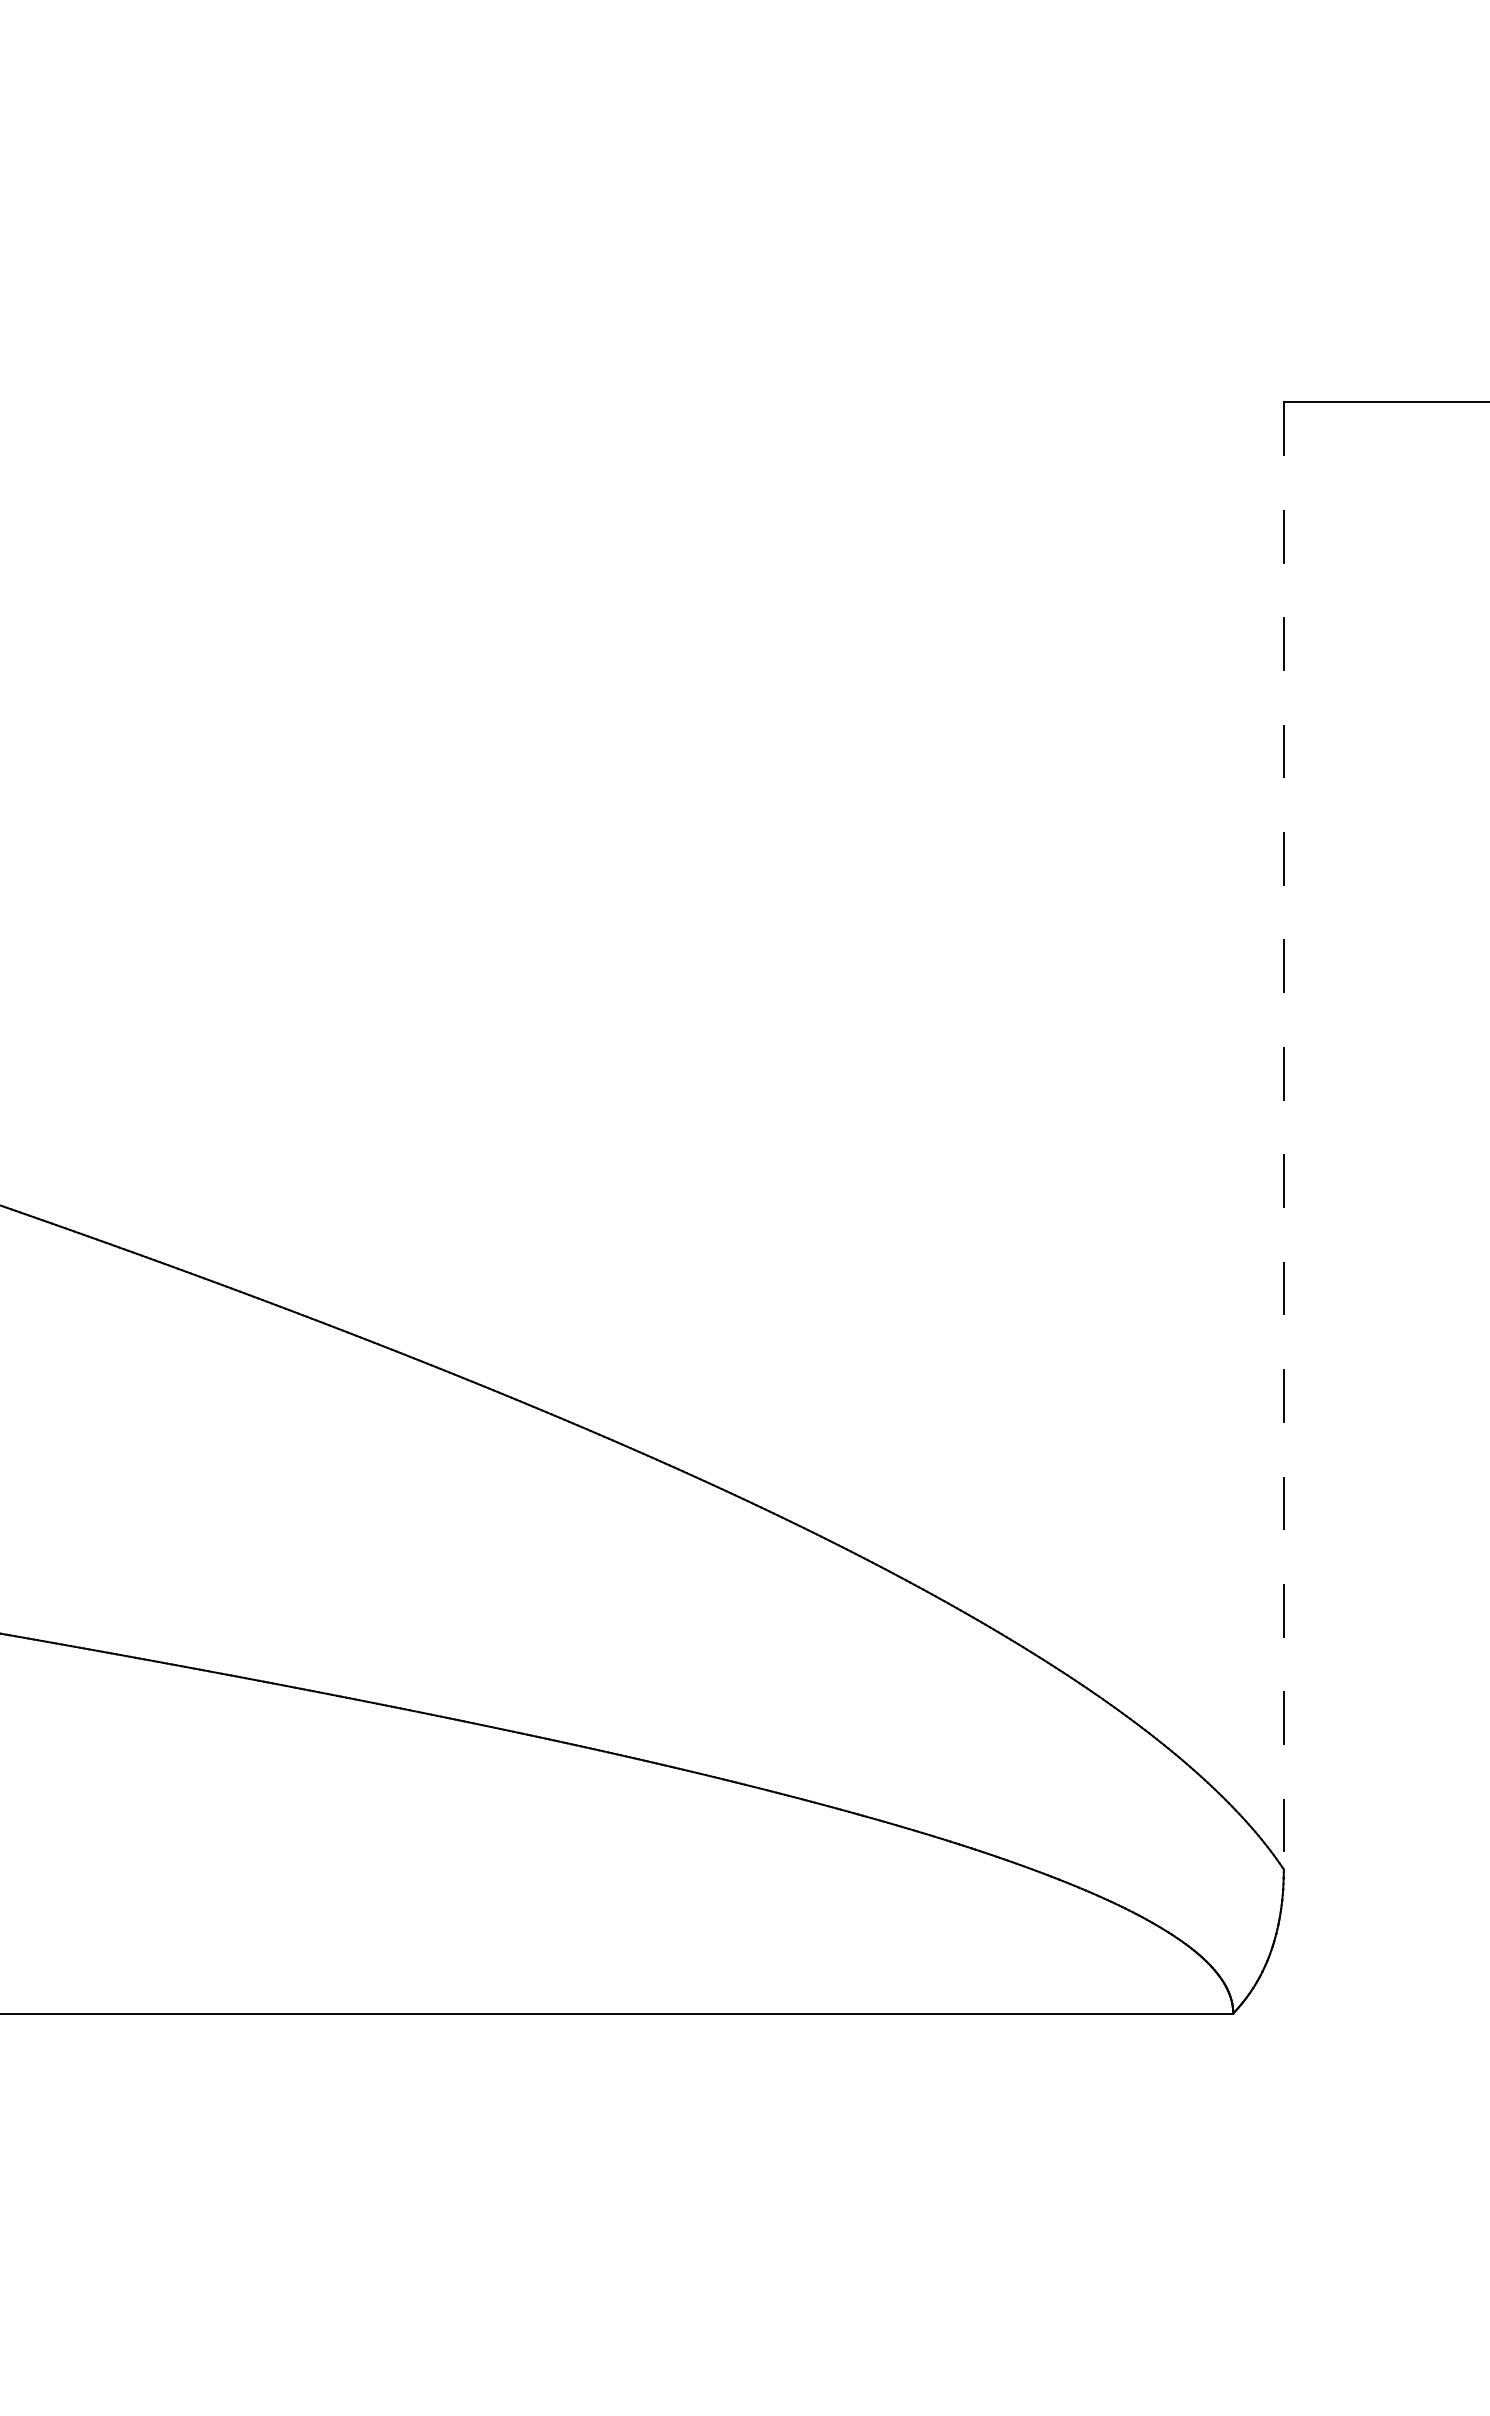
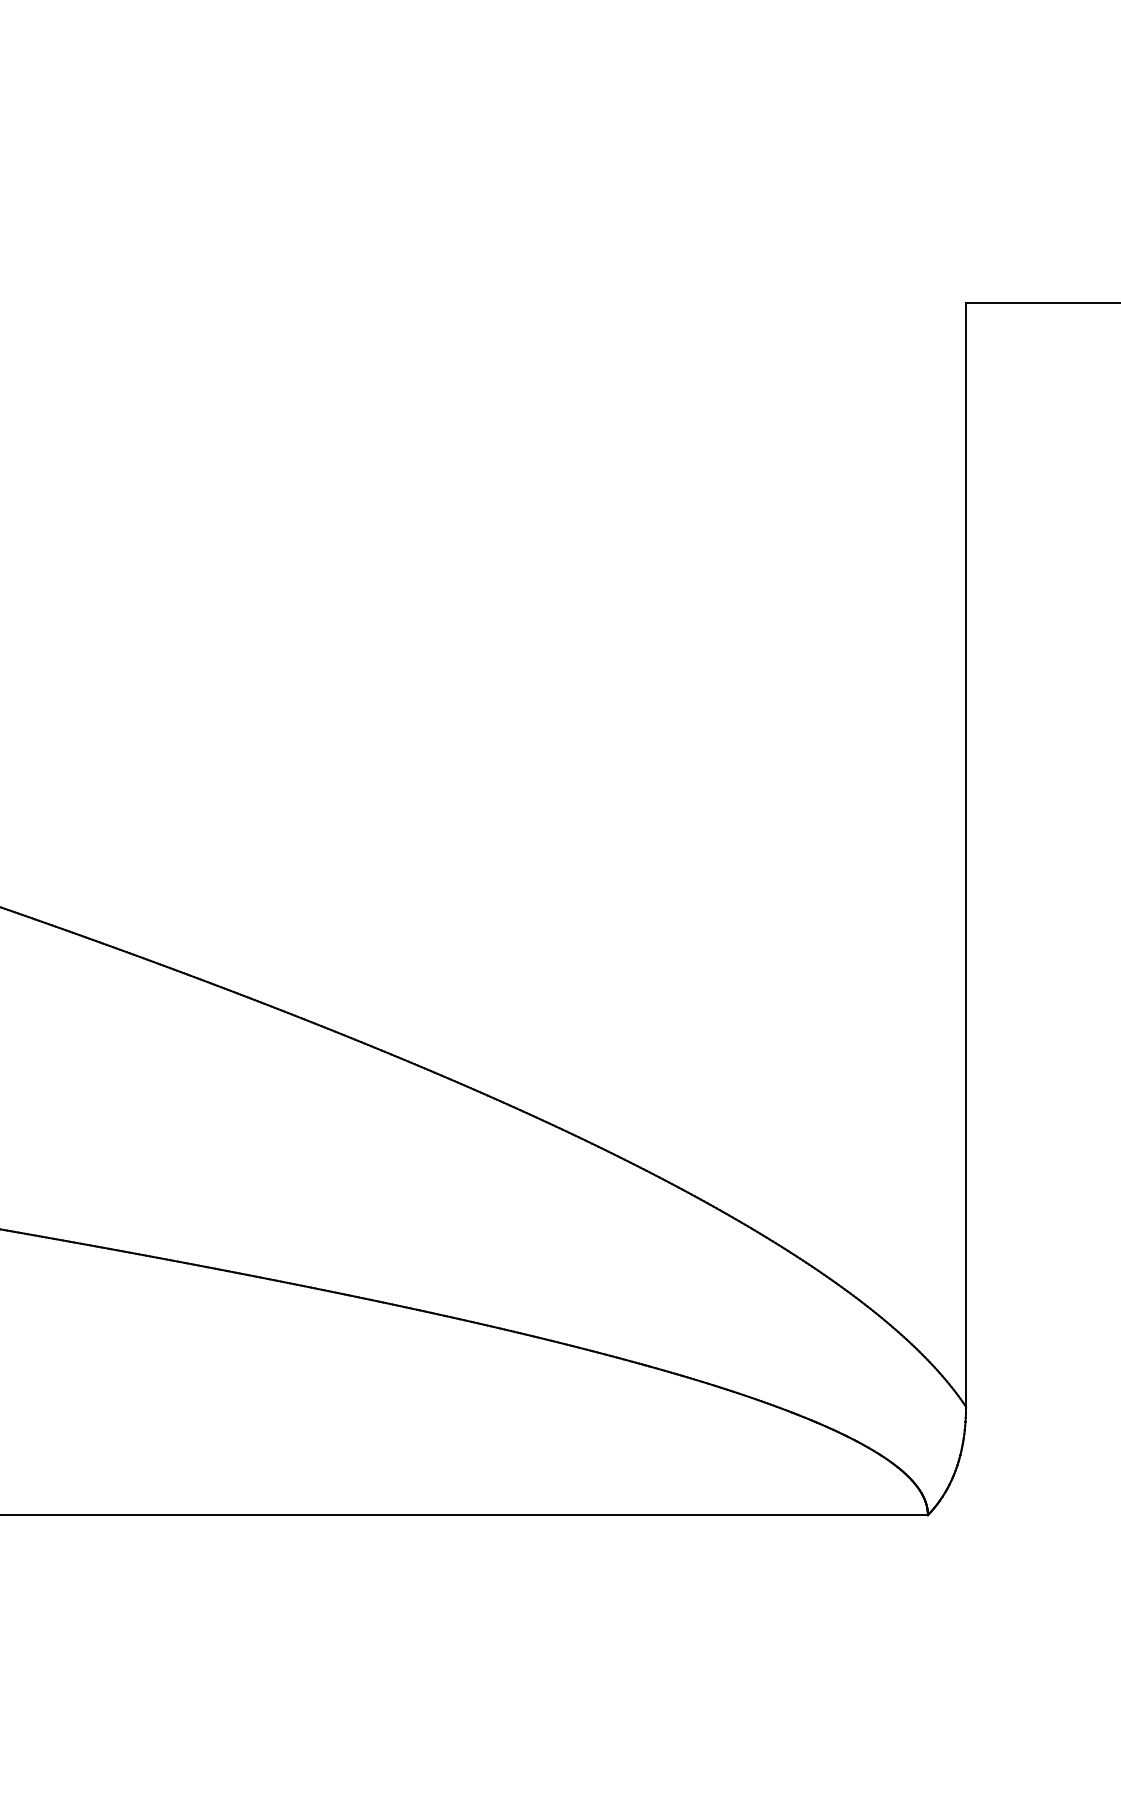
line: (1283, 1135) -> (965, 854), dashed -> solid

